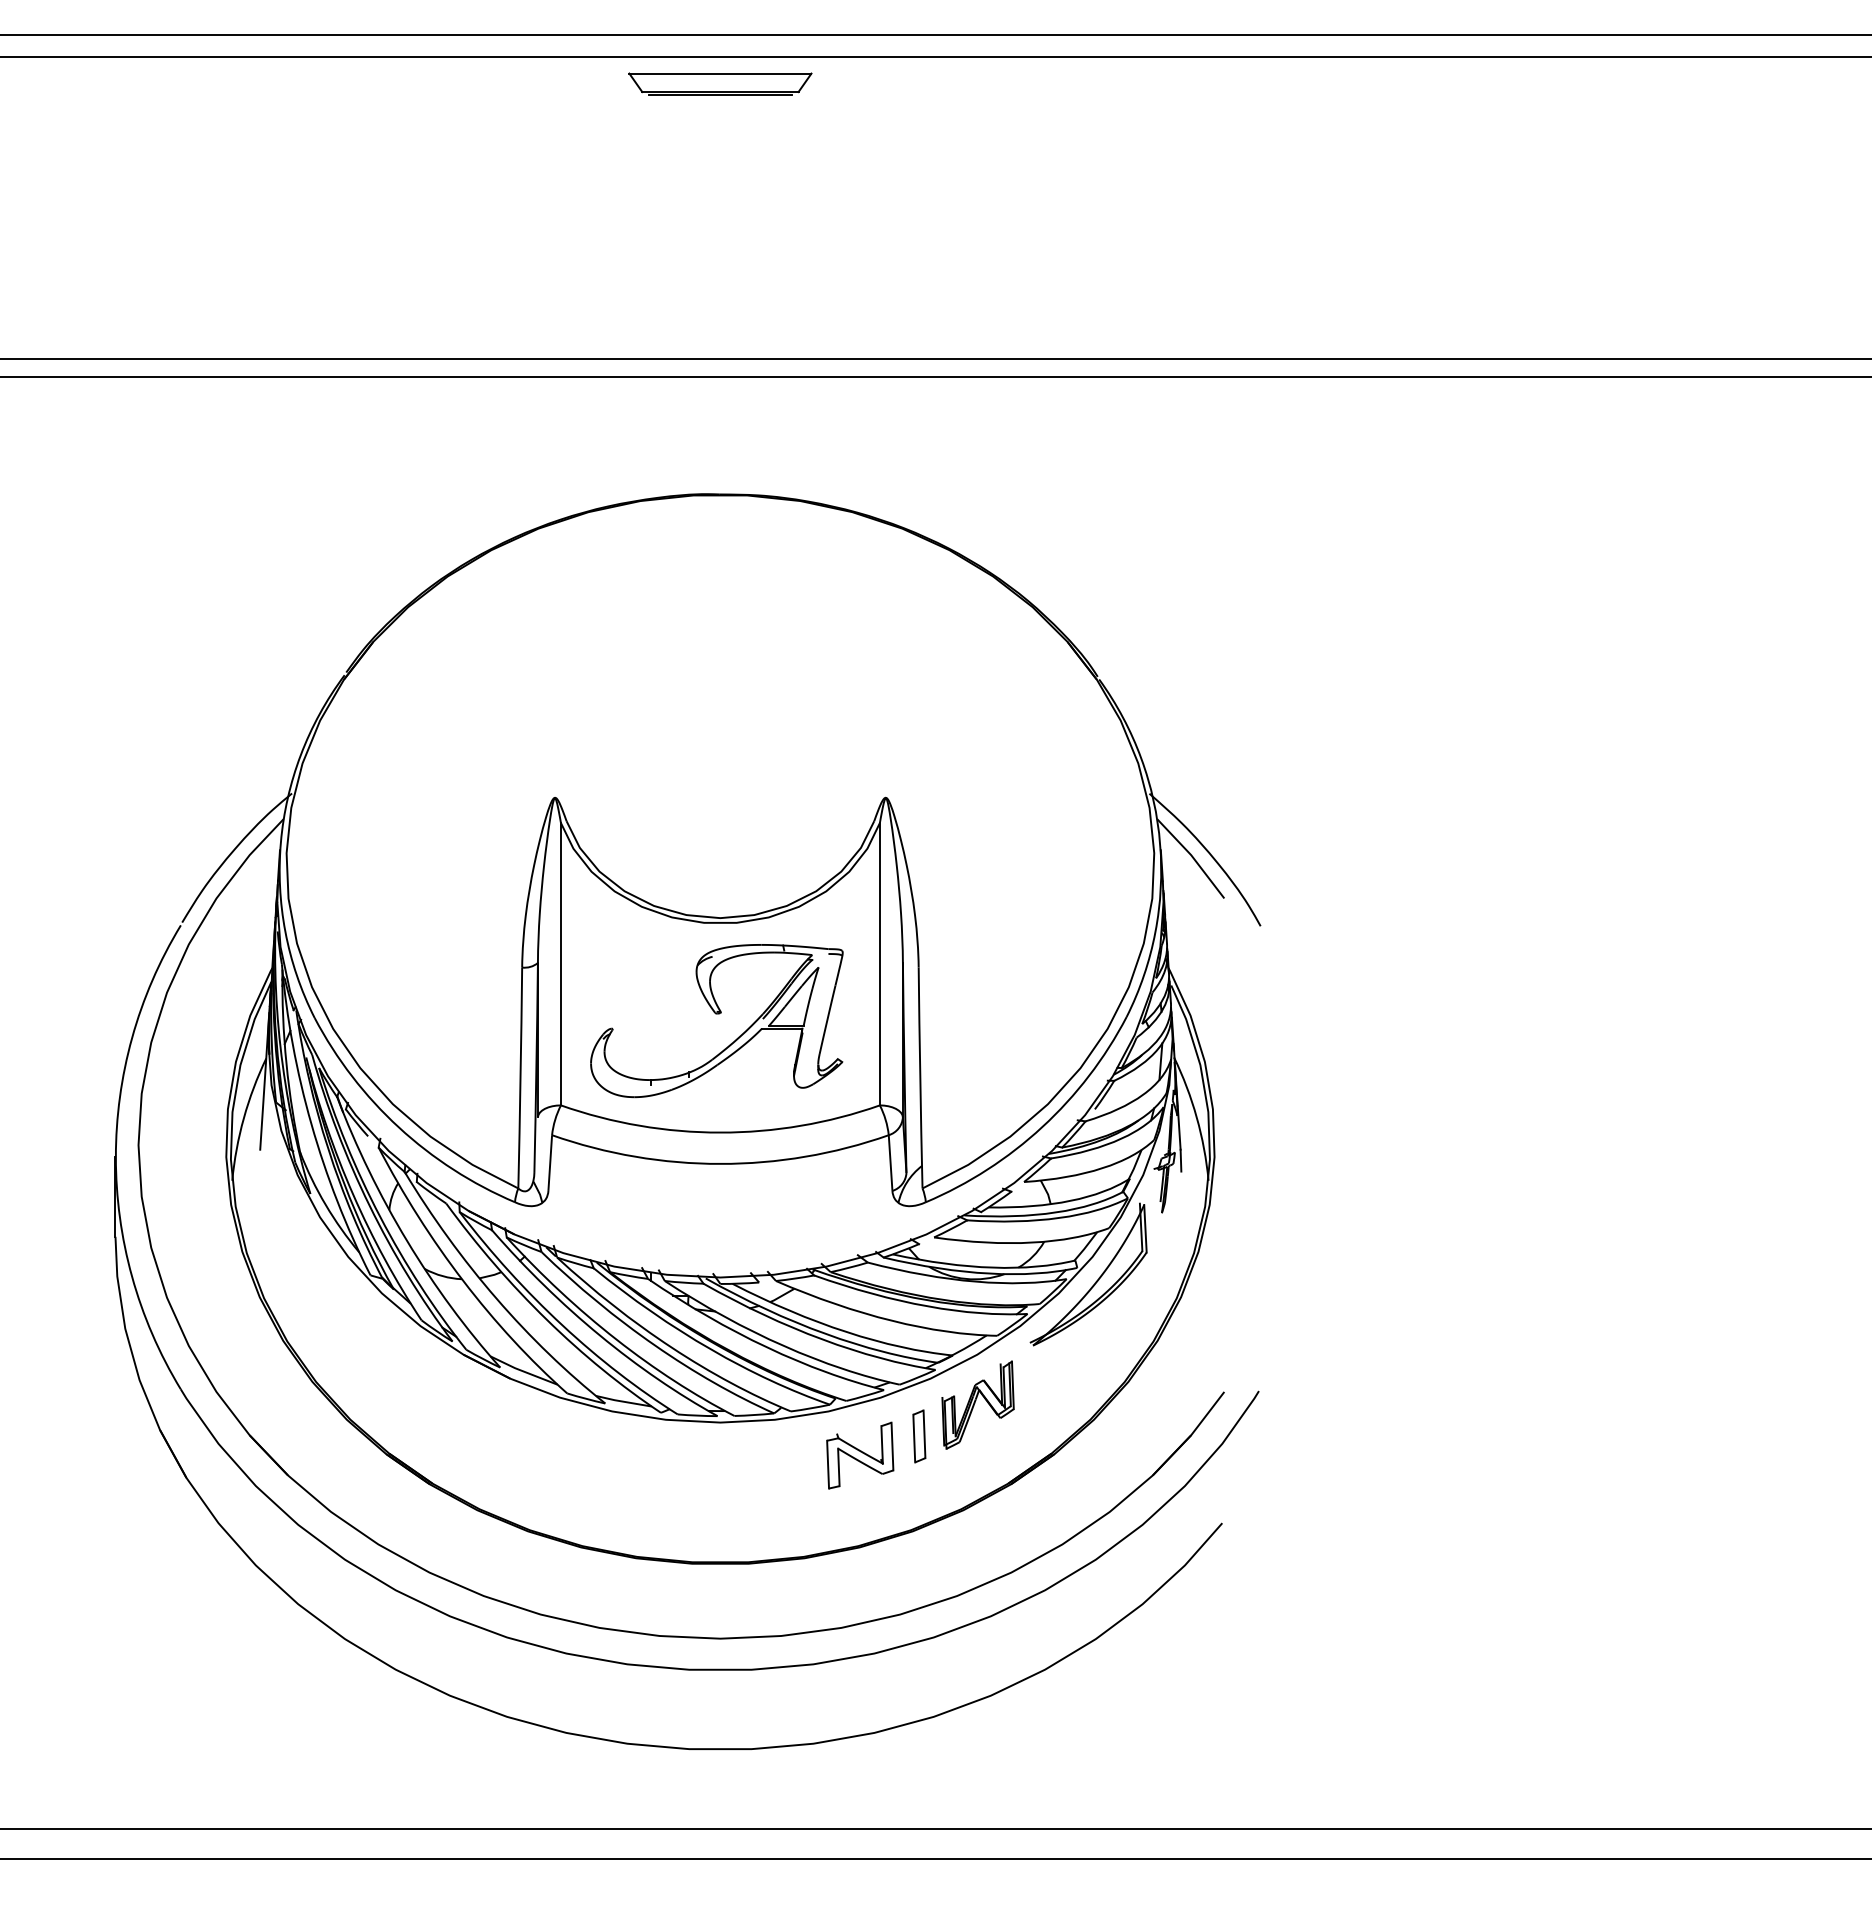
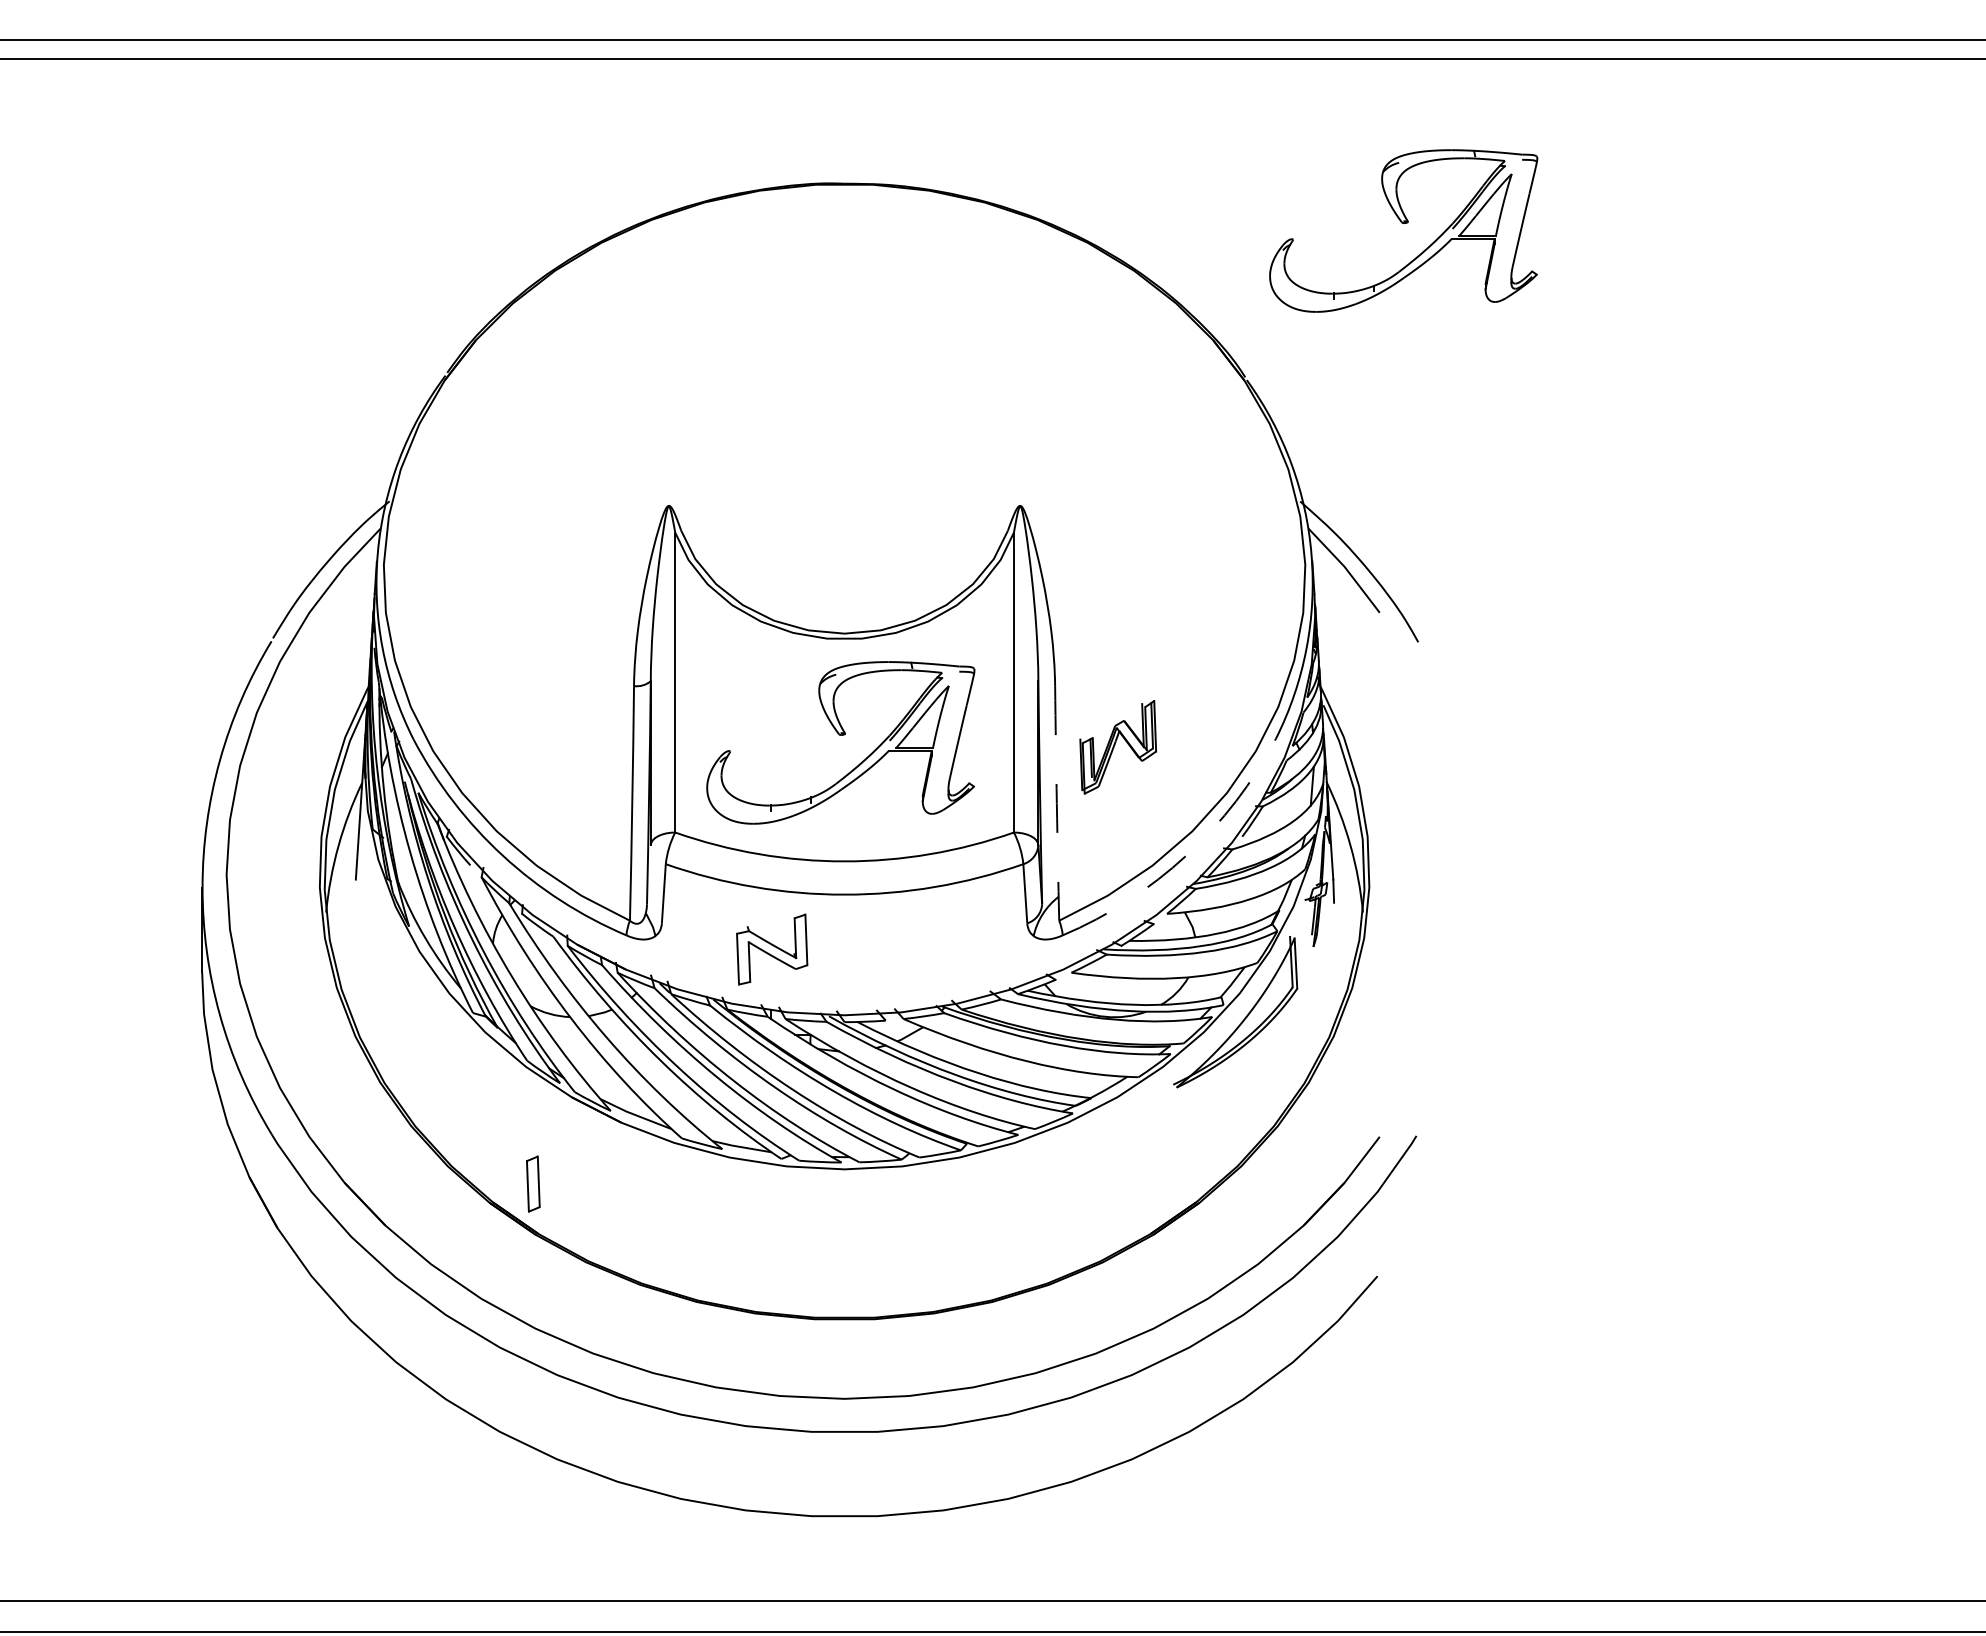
part: (1246, 532) -> (1403, 224), added
arc: (920, 1078) -> (1057, 803), solid -> dashed
arc: (1042, 1127) -> (1186, 855), solid -> dashed
part: (977, 1404) -> (1117, 746), moved
part: (919, 1436) -> (533, 1184), moved
part: (860, 1455) -> (772, 949), moved

